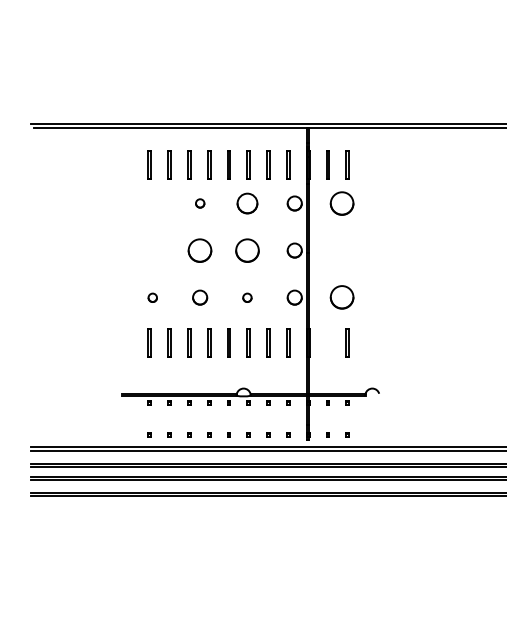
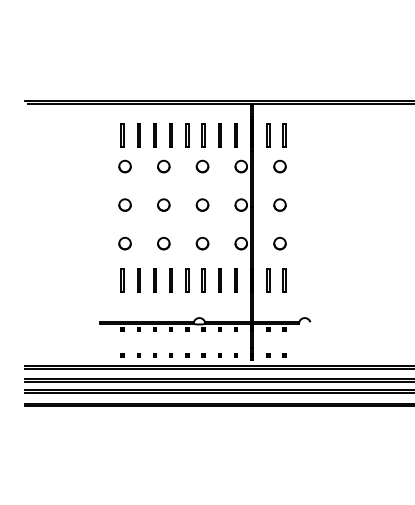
part: (152, 203) -> (124, 166), added
part: (199, 203) -> (163, 166), size x1.67
part: (247, 203) -> (202, 166), size x0.71
part: (341, 203) -> (279, 166), size x0.62
circle: (152, 249) -> (124, 204), added
circle: (199, 249) -> (163, 204), size x0.62
part: (247, 249) -> (202, 204), size x0.62
circle: (341, 249) -> (279, 204), added
circle: (152, 297) -> (124, 243), size x1.67
part: (247, 297) -> (202, 243), size x1.67
circle: (341, 297) -> (279, 243), size x0.62
line: (326, 342) -> (267, 280), added

